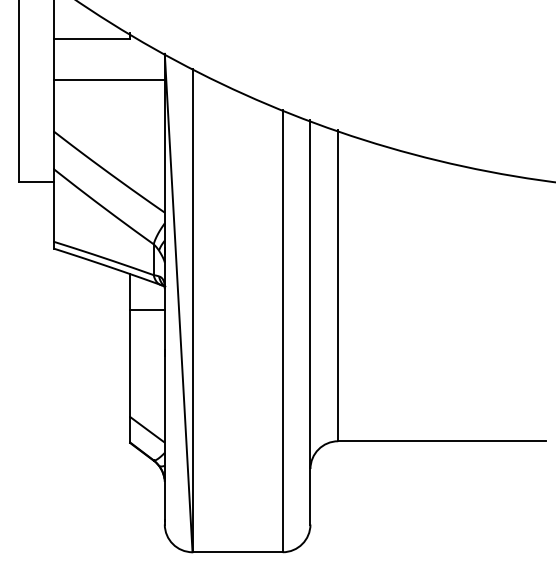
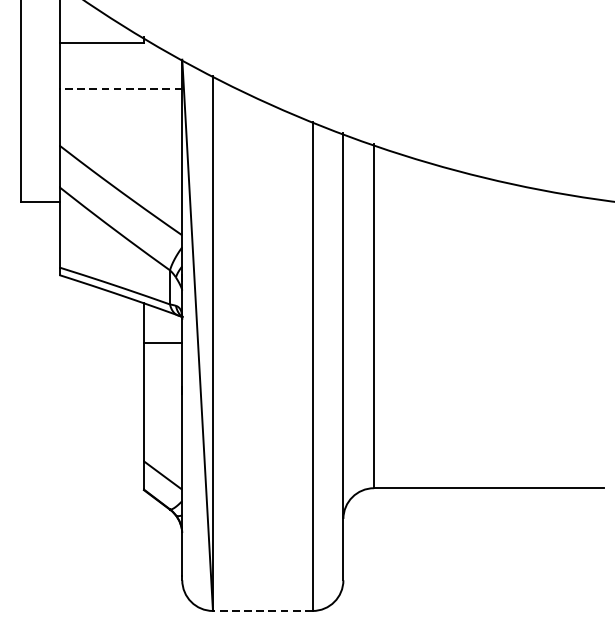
line: (108, 80) -> (120, 89), solid -> dashed
line: (237, 552) -> (262, 611), solid -> dashed

